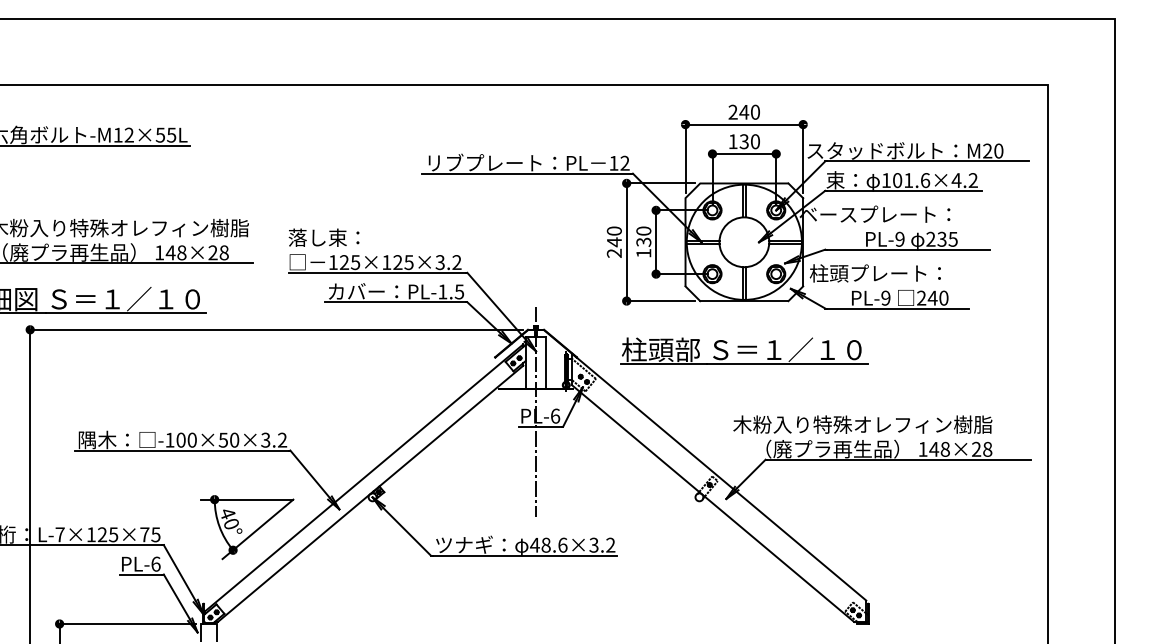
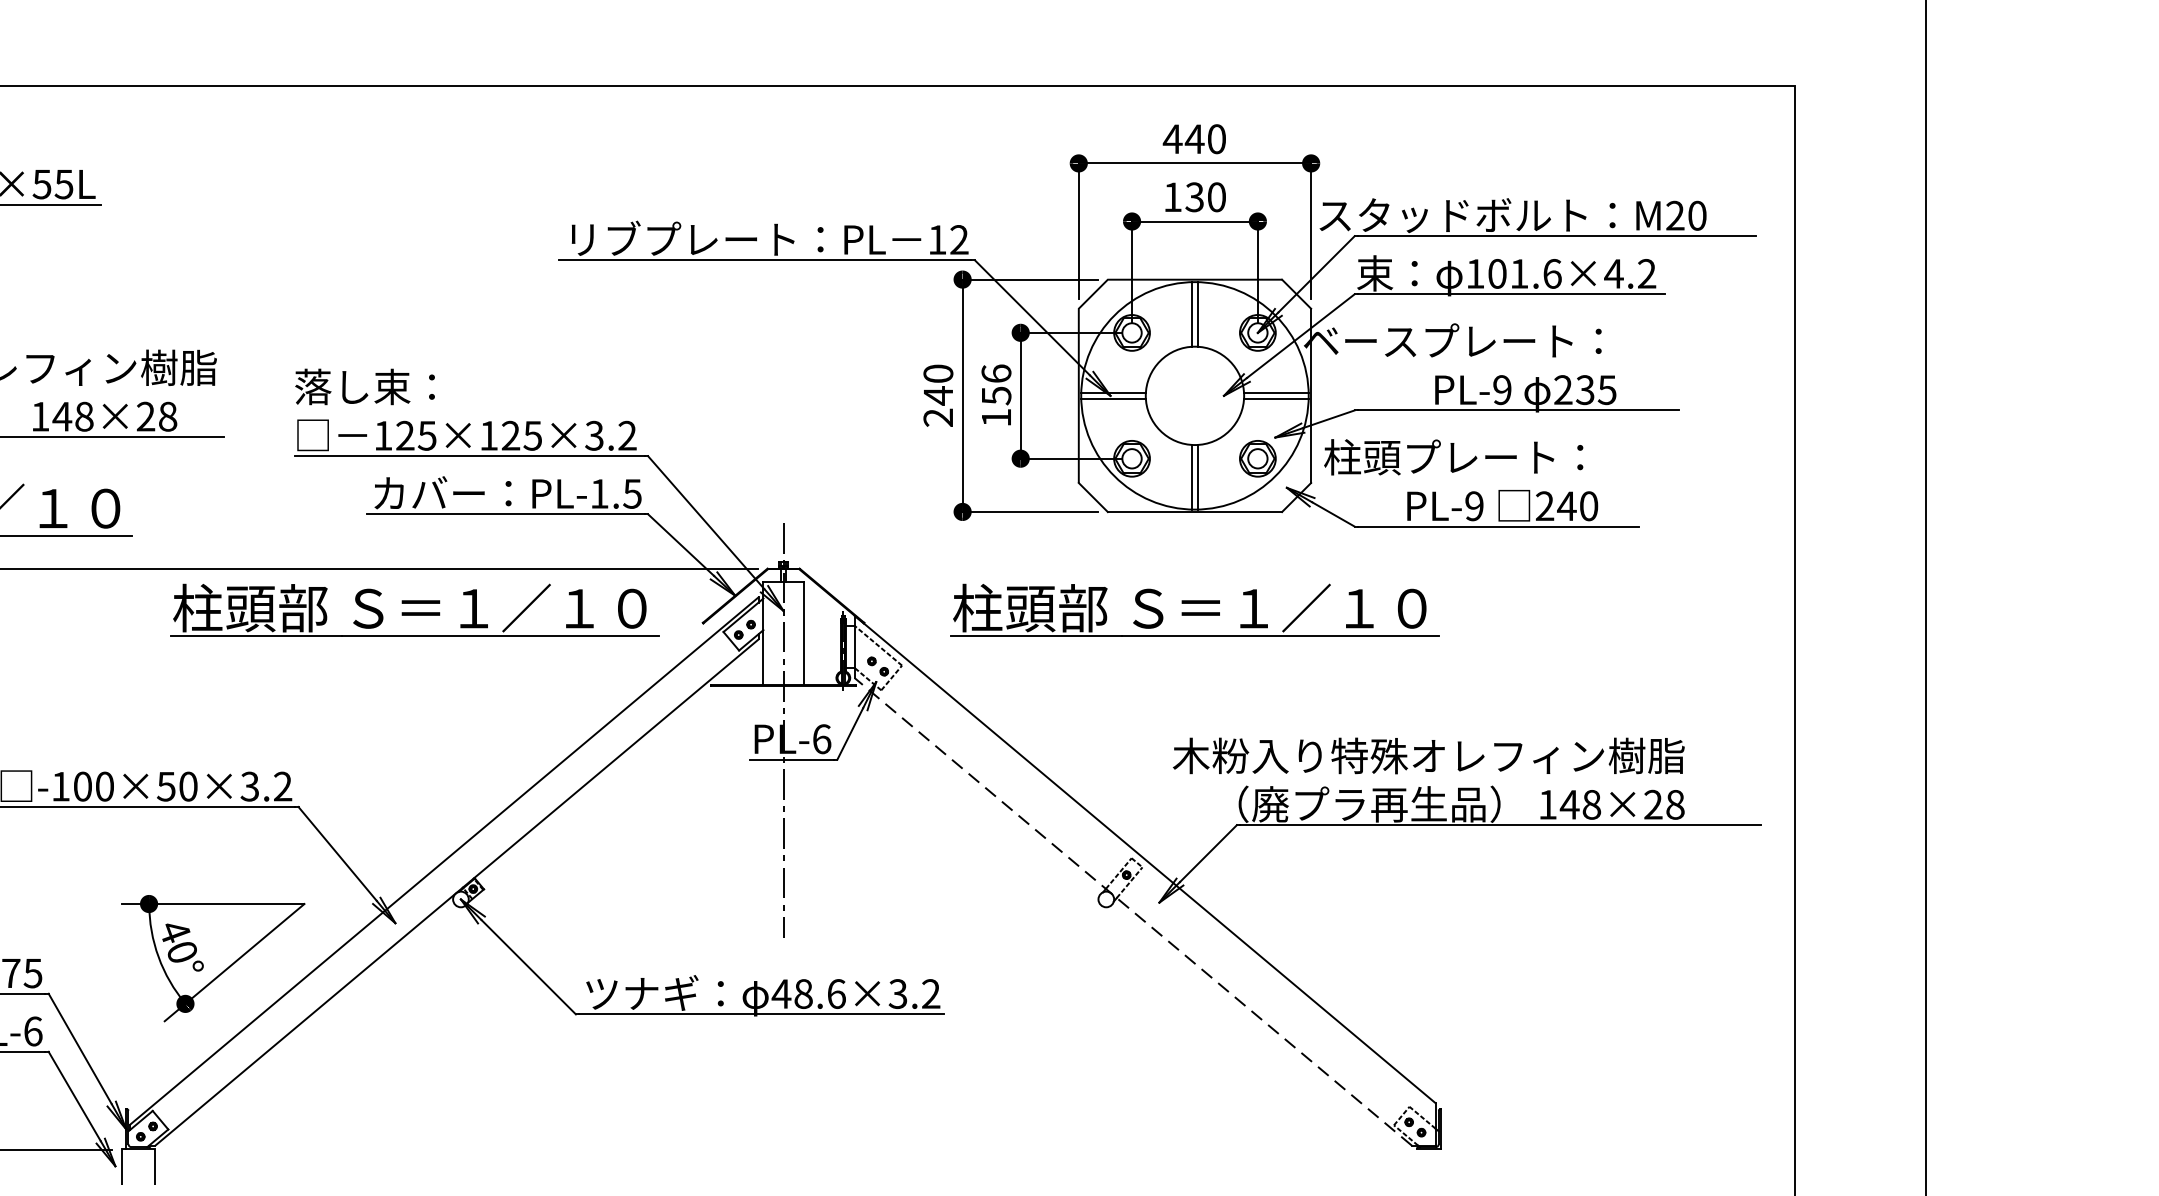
text: (733, 111) -> (1173, 137), 240 -> 440
text: (643, 236) -> (995, 384), 130 -> 156
part: (349, 350) -> (415, 609), added
line: (712, 503) -> (1132, 911), solid -> dashed

